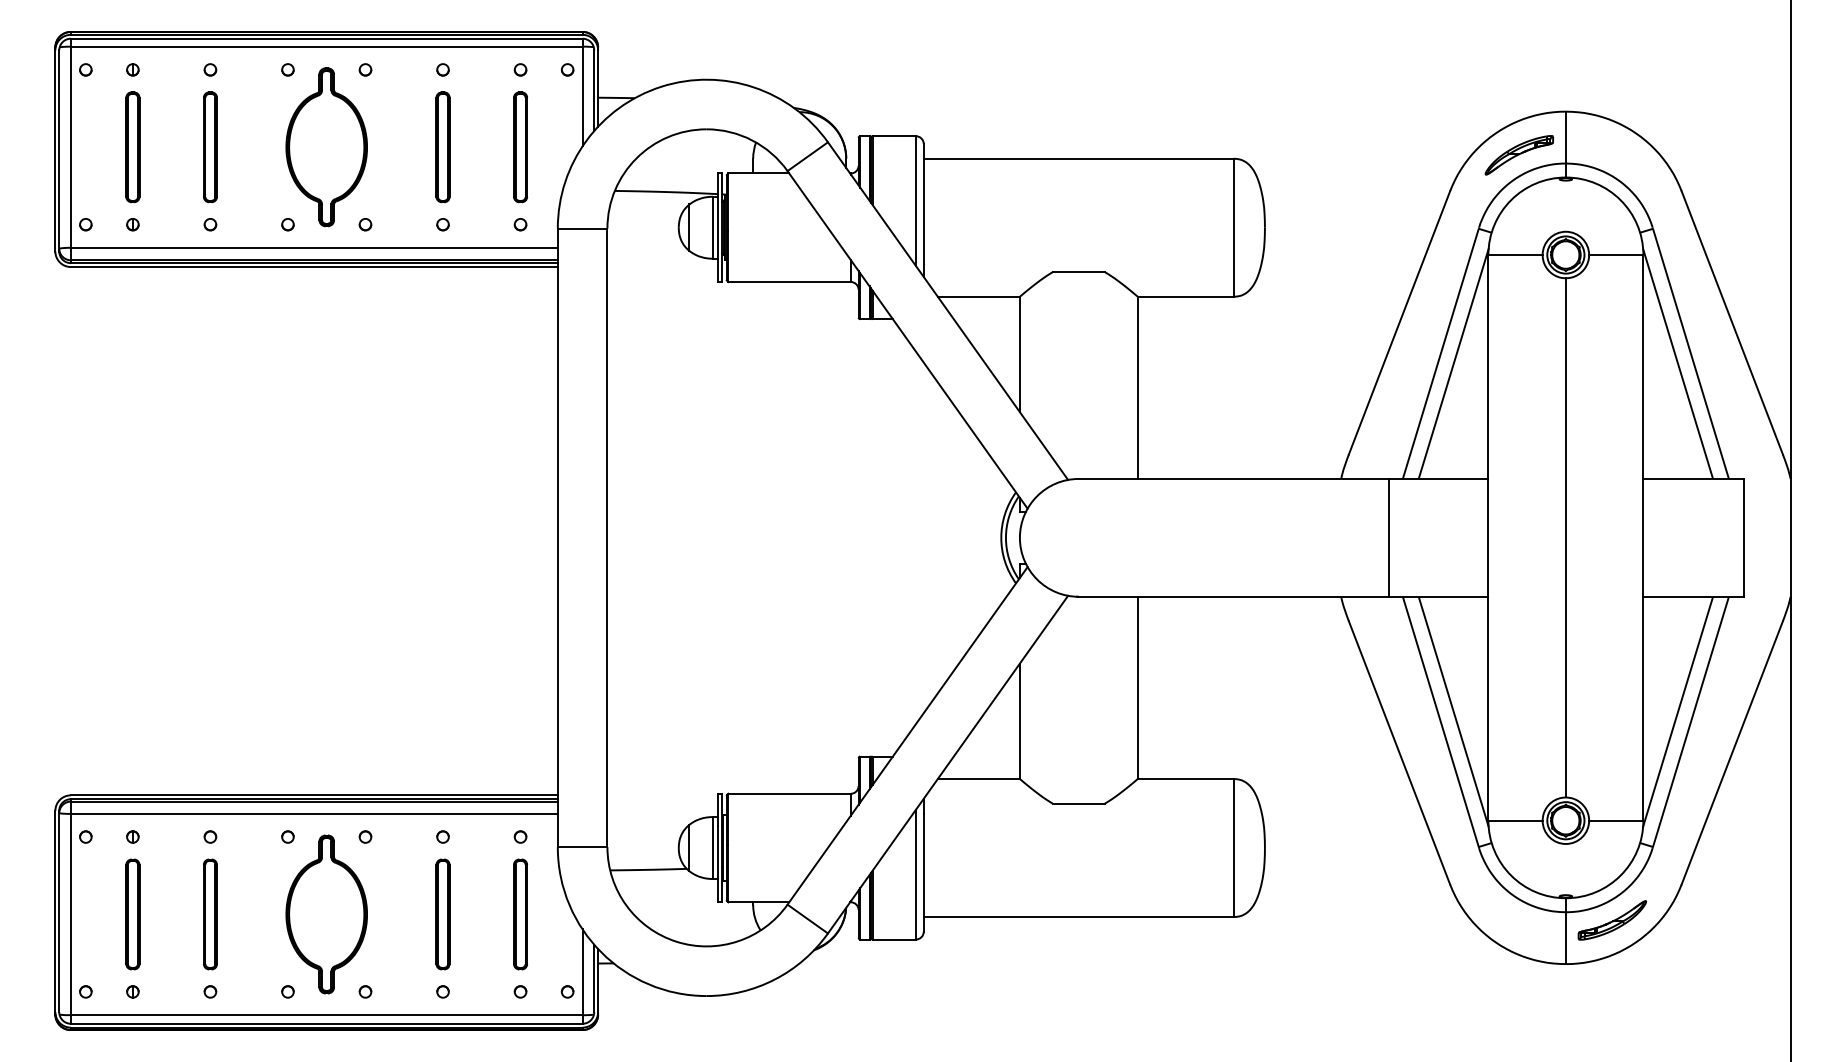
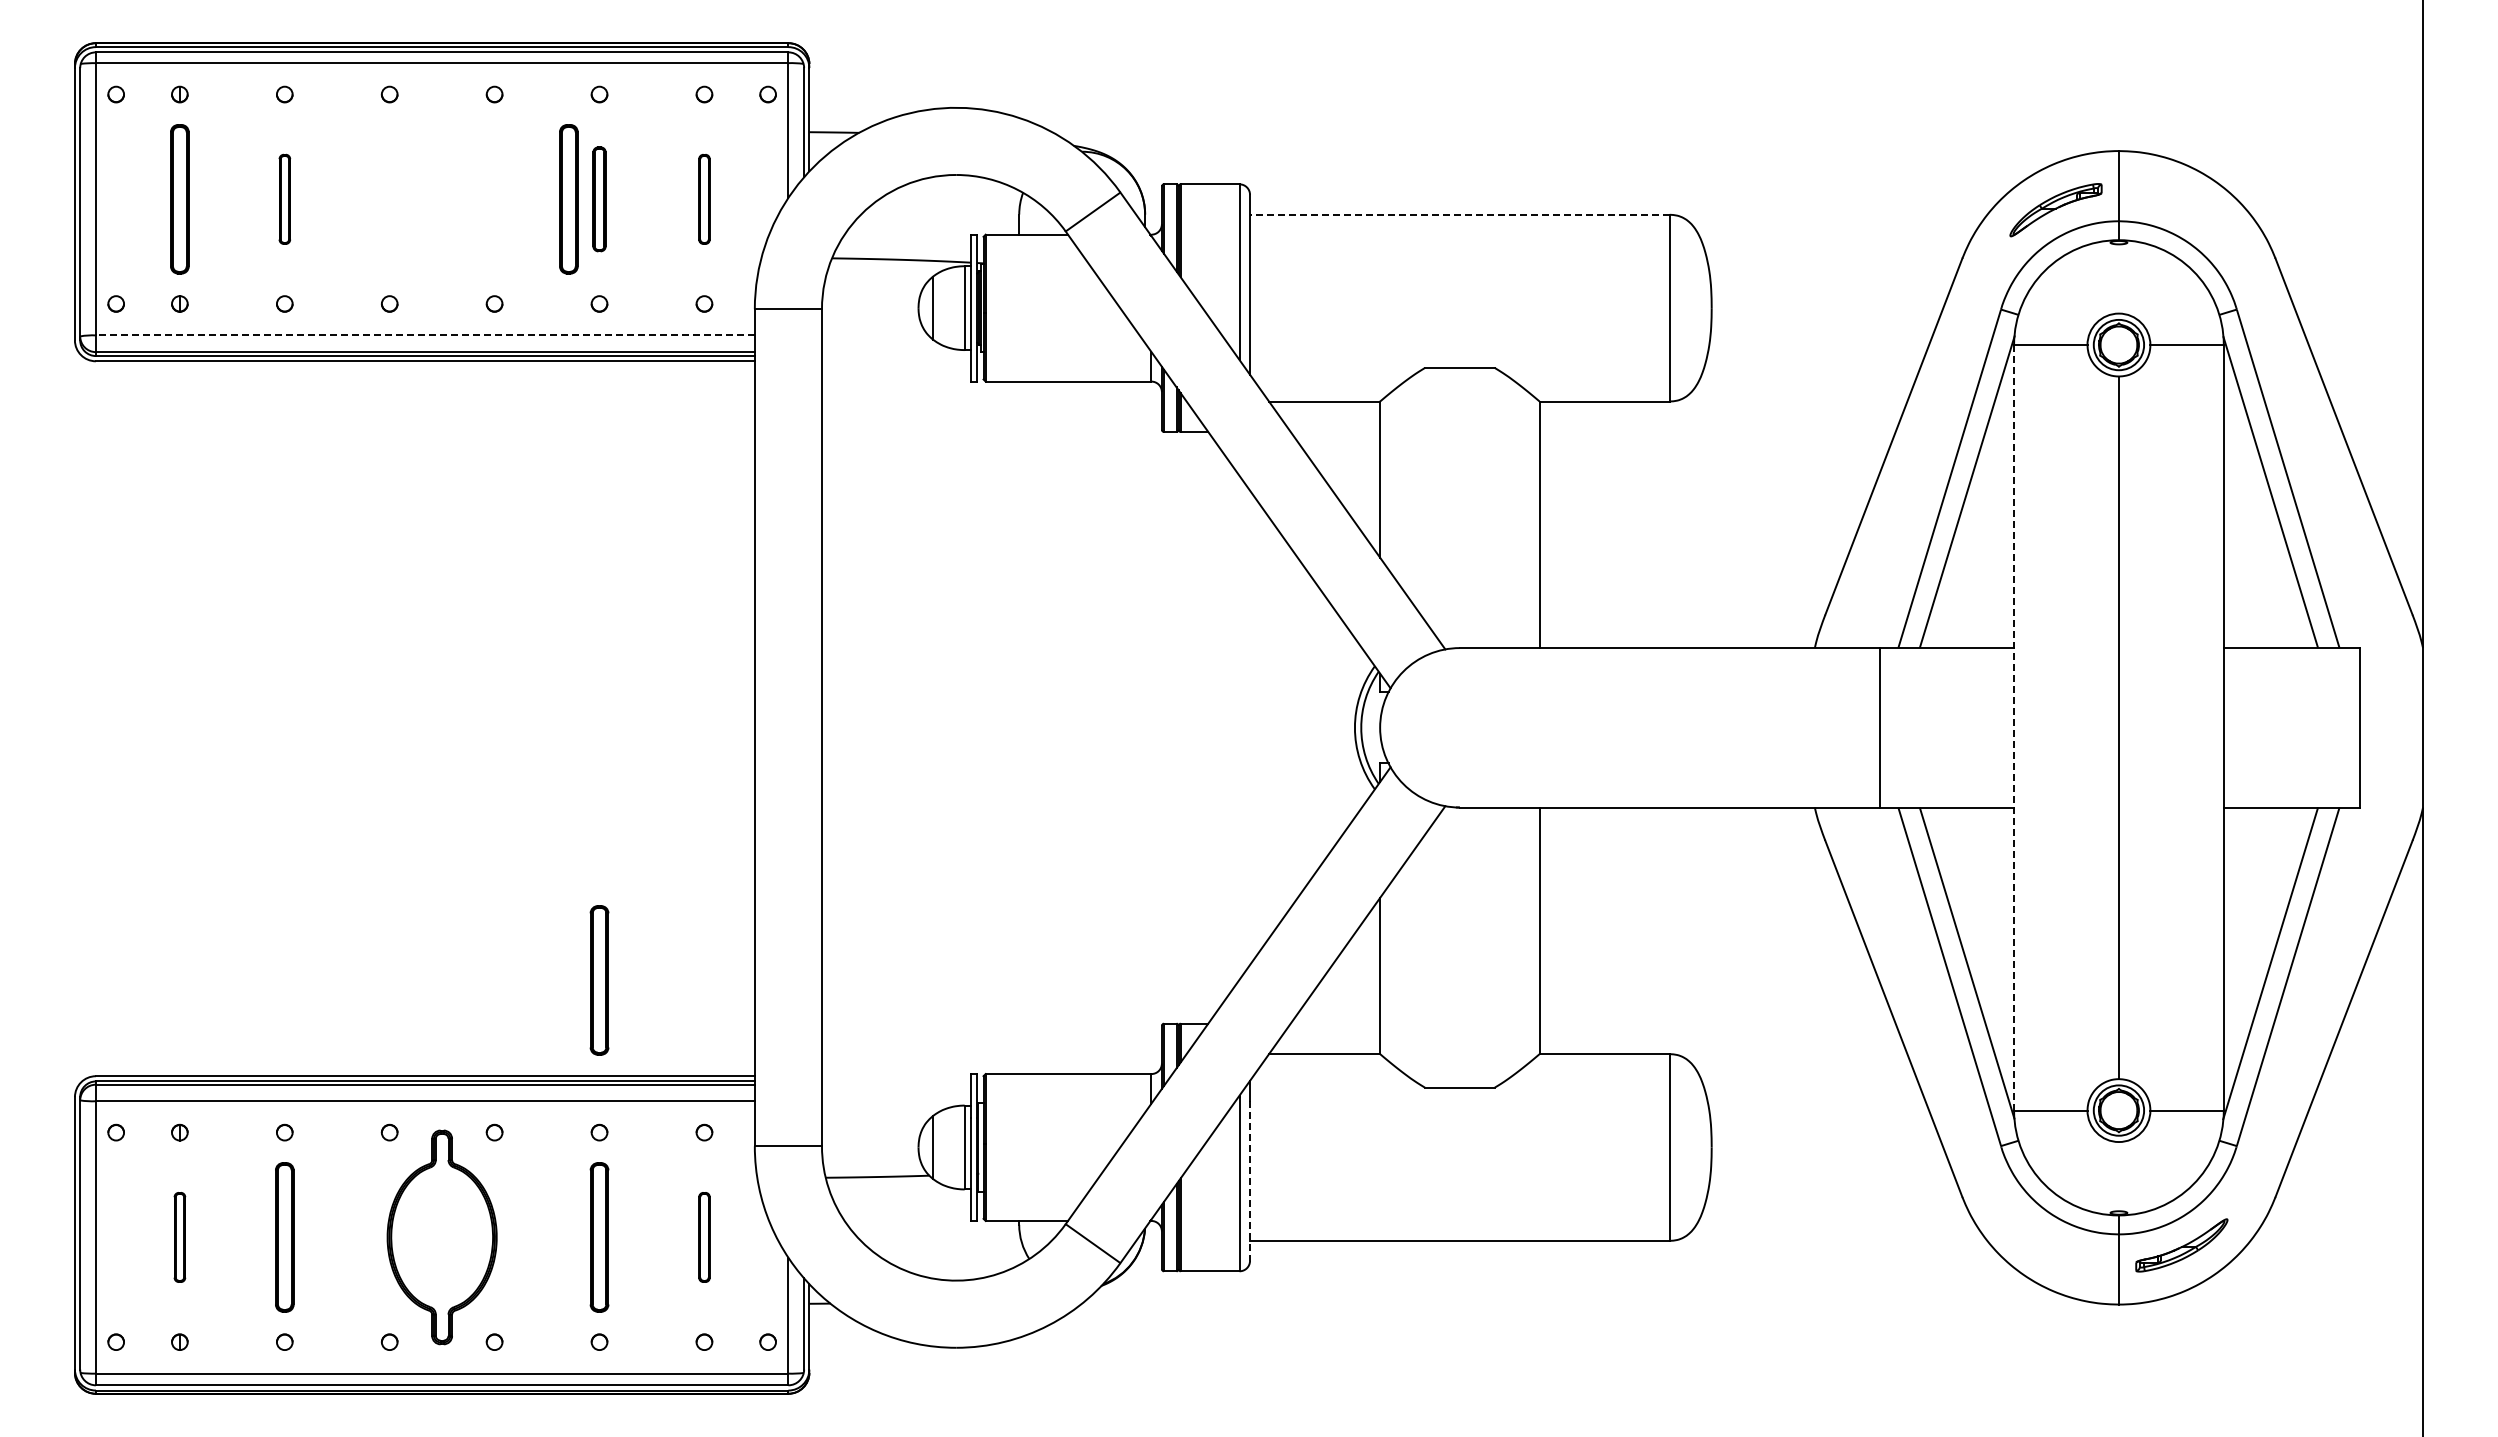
part: (326, 146) -> (441, 198), removed
part: (210, 147) -> (284, 199), size x0.6
part: (420, 147) -> (568, 199), added
part: (443, 147) -> (599, 199), size x0.7
part: (520, 147) -> (704, 199), size x0.6
line: (1078, 158) -> (1459, 214), solid -> dashed
line: (313, 247) -> (424, 335), solid -> dashed
line: (1488, 537) -> (2014, 727), solid -> dashed
part: (443, 724) -> (599, 980), added
line: (924, 873) -> (1250, 1181), solid -> dashed
part: (132, 914) -> (179, 1237), size x0.6
part: (520, 914) -> (704, 1237), size x0.6

